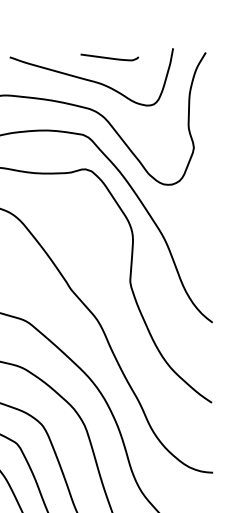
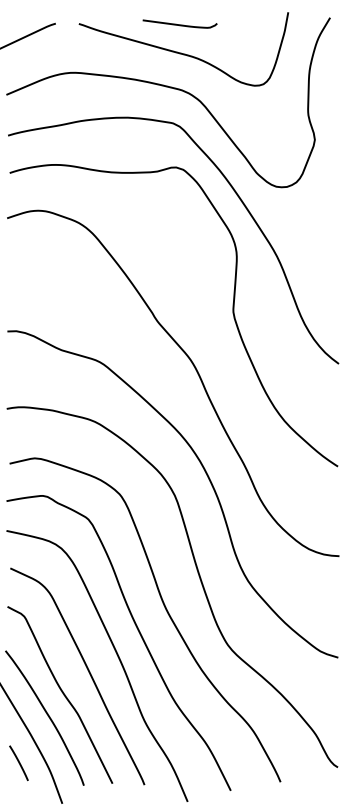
curve: (109, 57) -> (179, 24), moved

